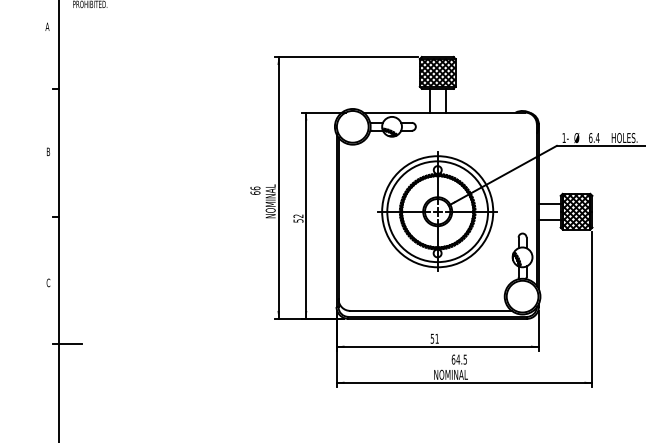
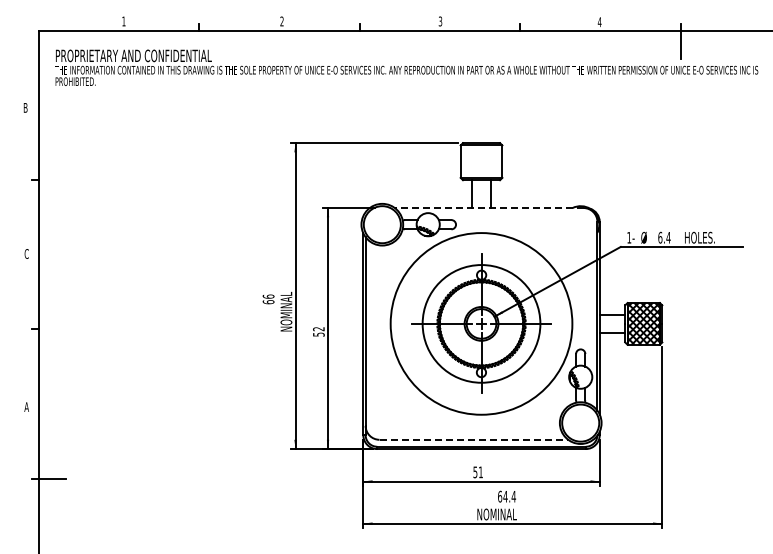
text: (47, 26) -> (25, 107), A -> B
hatch: (437, 72) -> (481, 161), removed
line: (443, 112) -> (488, 208), solid -> dashed
text: (48, 151) -> (26, 253), B -> C
circle: (437, 211) -> (481, 323), size x1.4
text: (48, 283) -> (26, 407), C -> A
line: (431, 310) -> (474, 439), solid -> dashed
text: (465, 359) -> (513, 496), 64.5 -> 64.4

